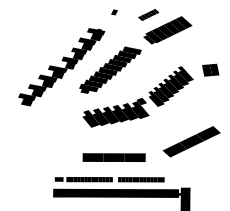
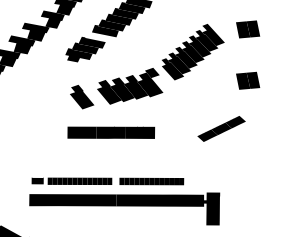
fill: (103, 75) -> (99, 36), removed
part: (210, 106) -> (247, 79), added
fill: (100, 117) -> (95, 95), removed
part: (191, 141) -> (221, 128), size x0.6
part: (113, 157) -> (110, 132), moved

